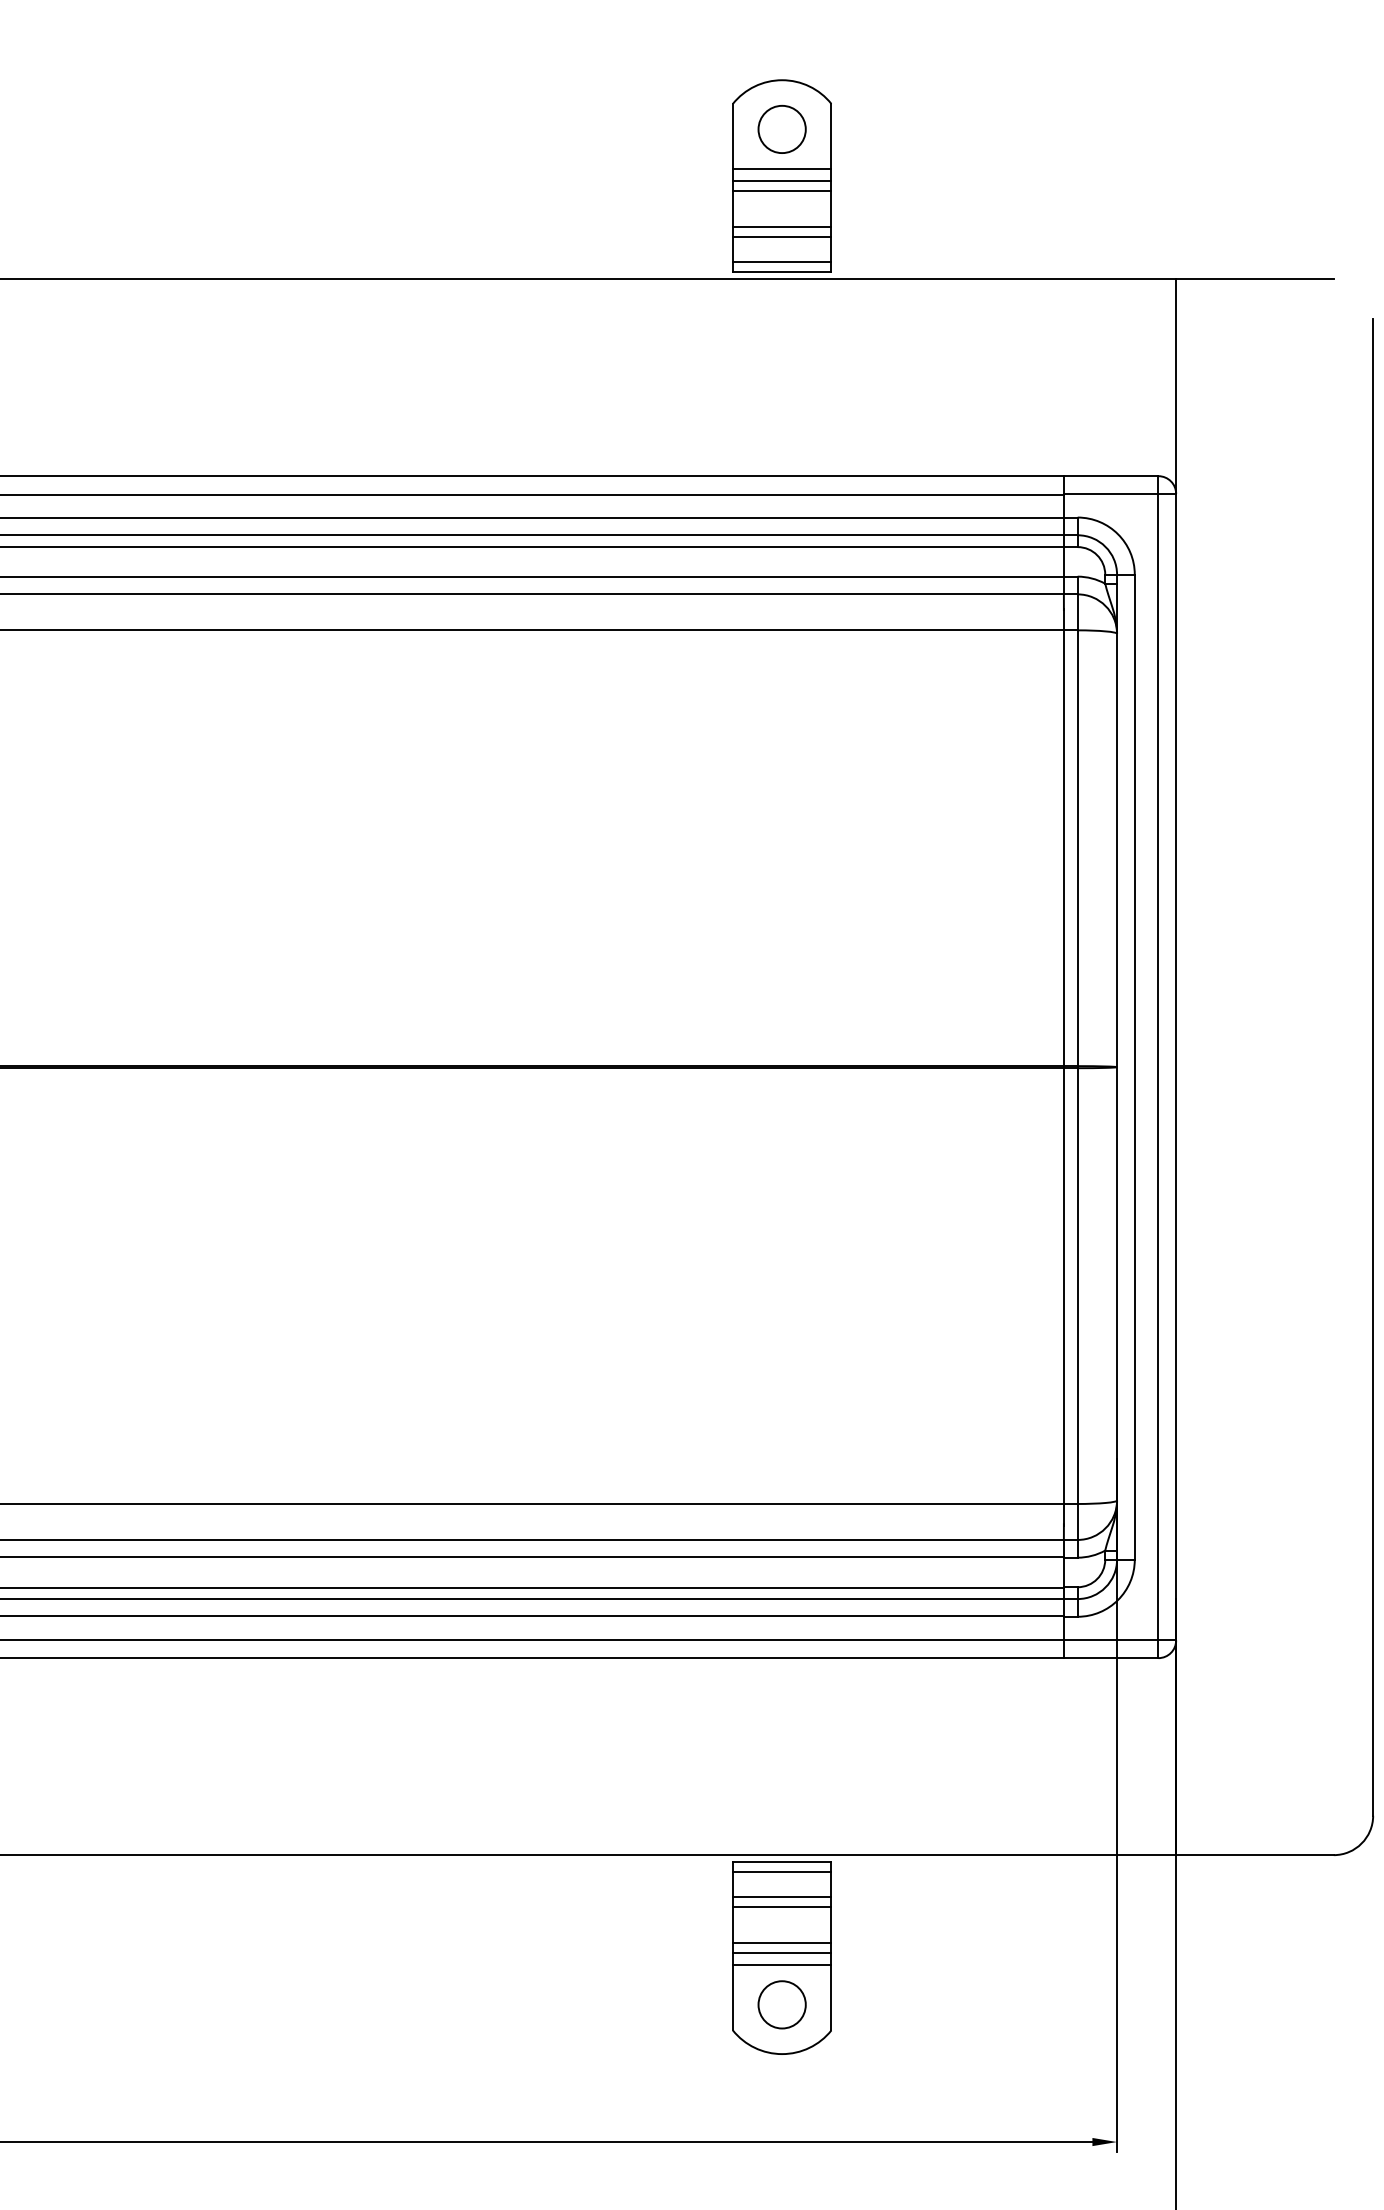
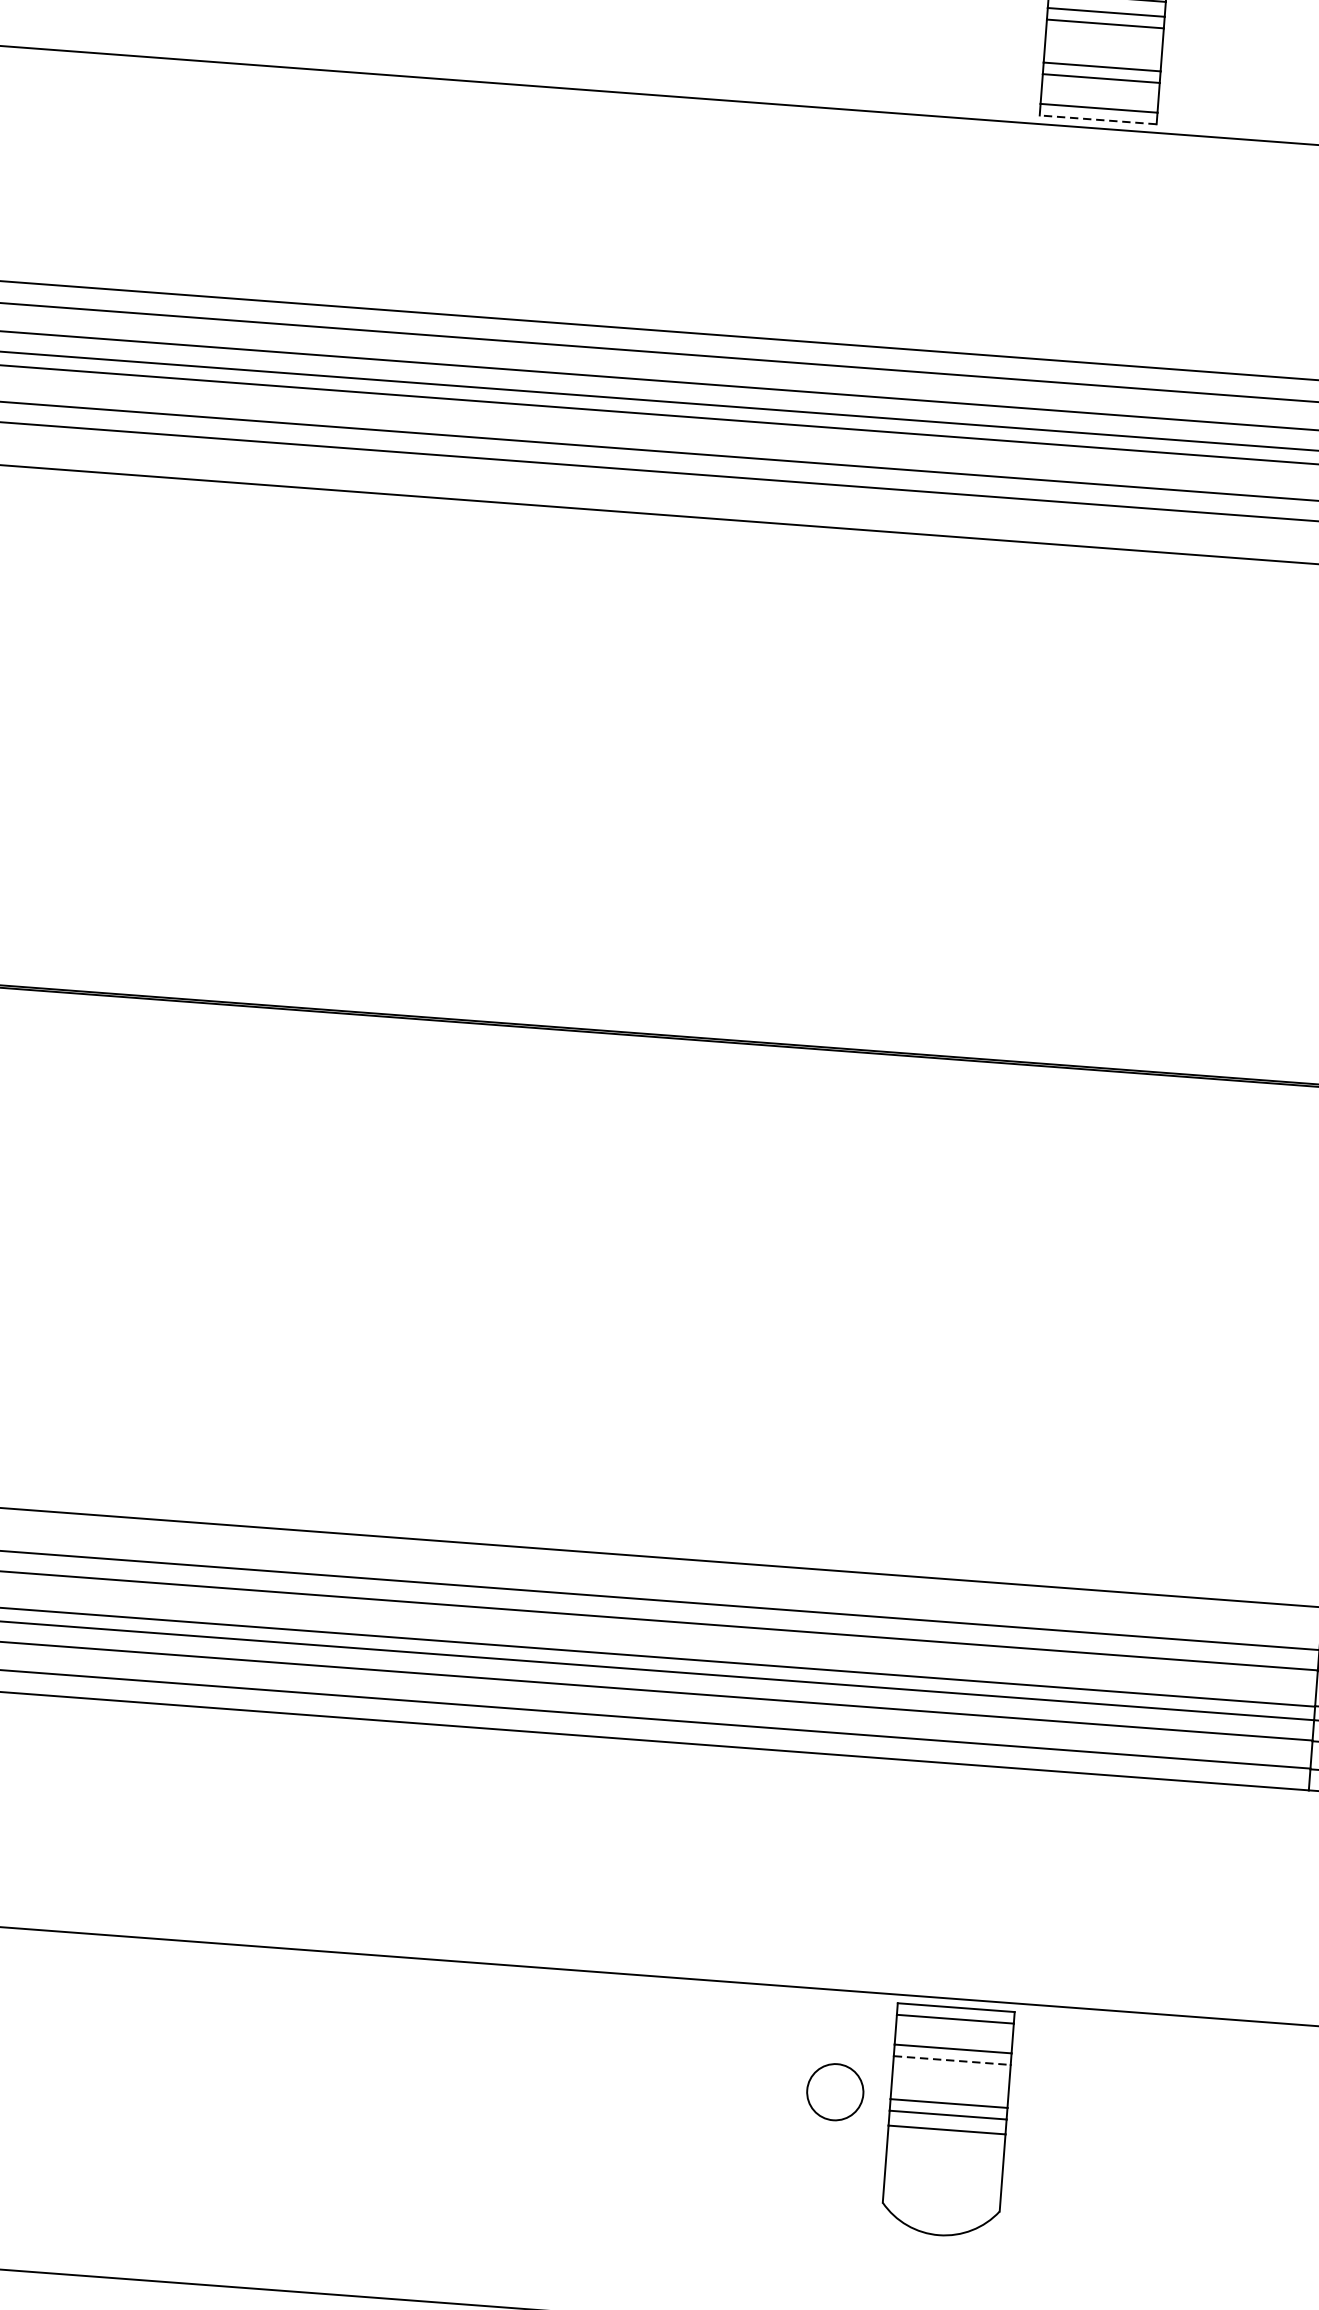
line: (781, 271) -> (1097, 119), solid -> dashed
line: (782, 1906) -> (952, 2060), solid -> dashed
circle: (781, 2004) -> (834, 2091), moved

